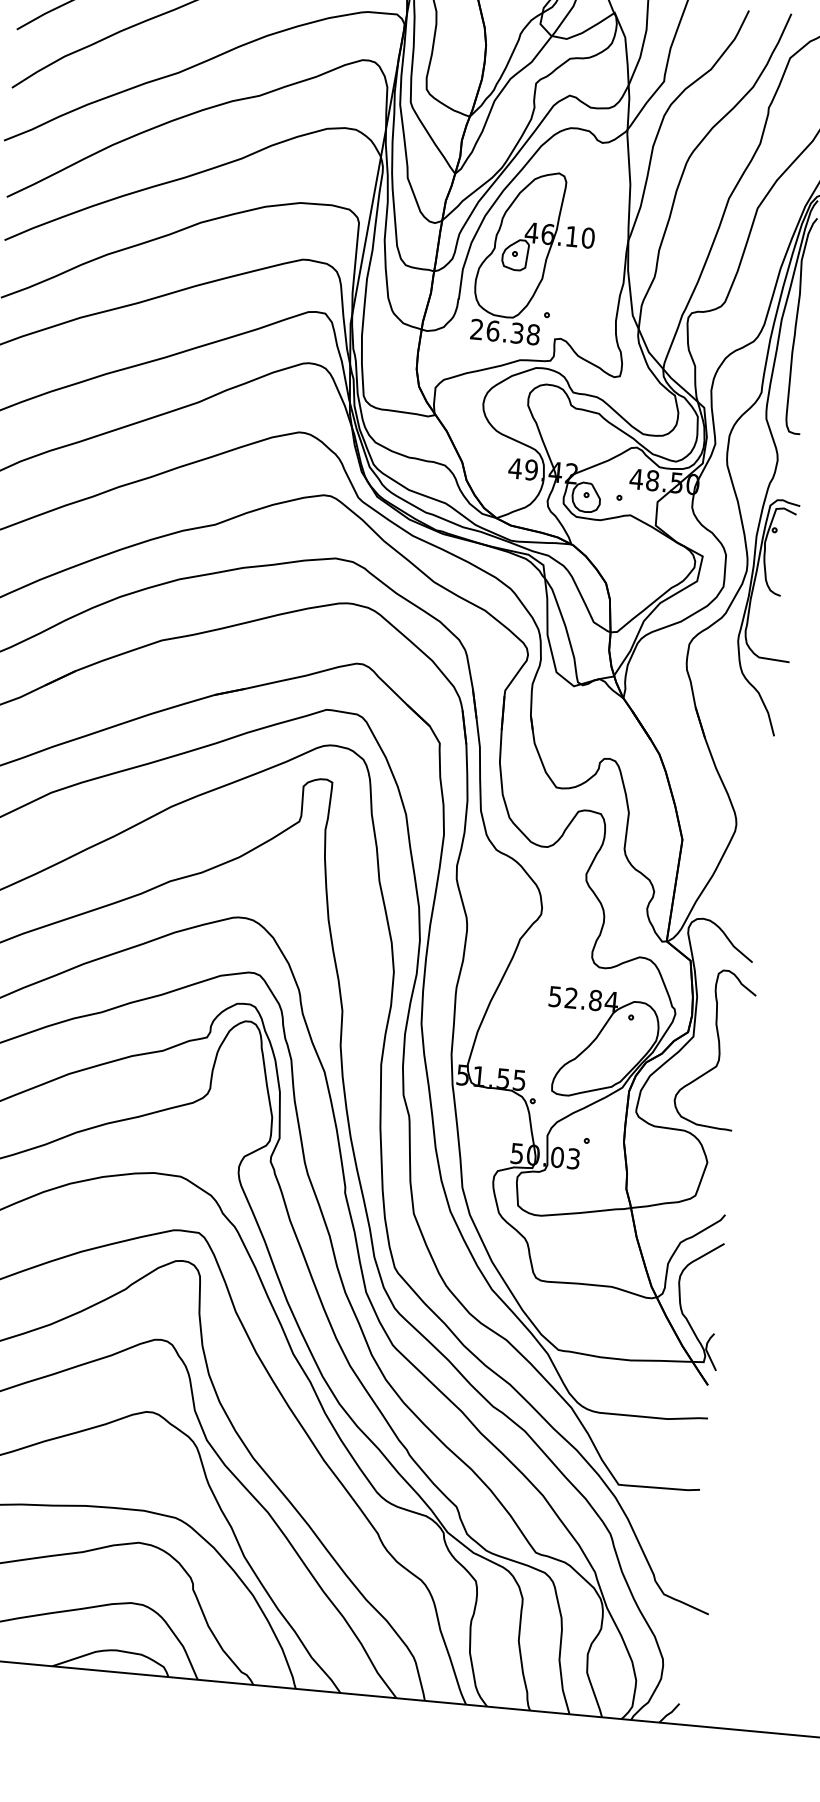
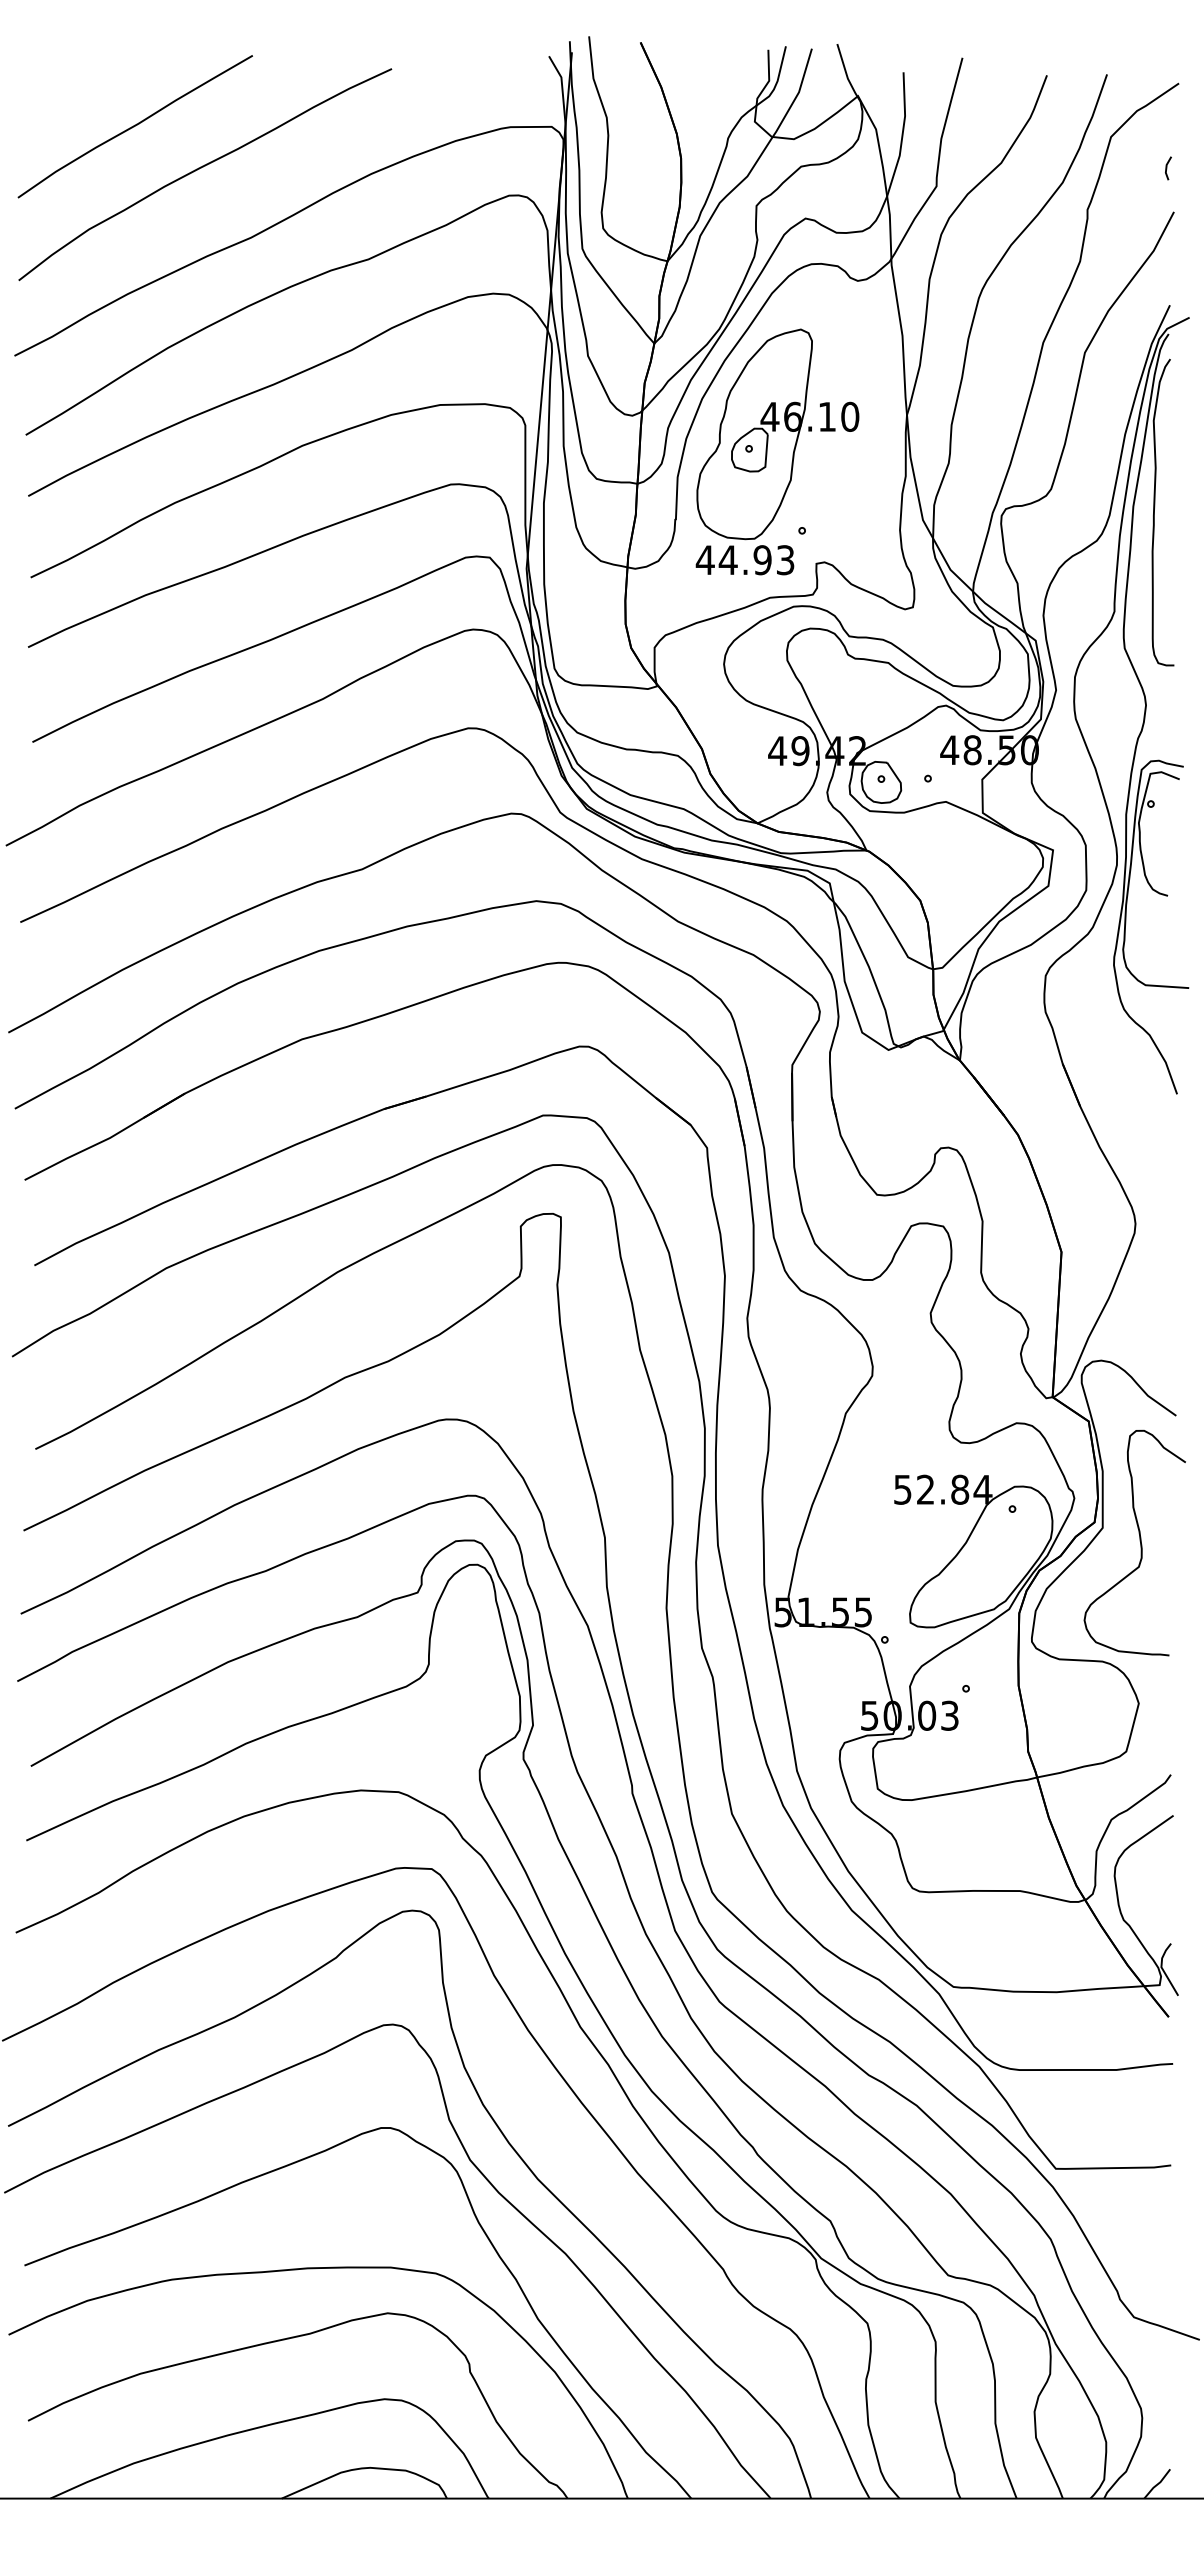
text: (504, 332) -> (744, 560), 26.38 -> 44.93

